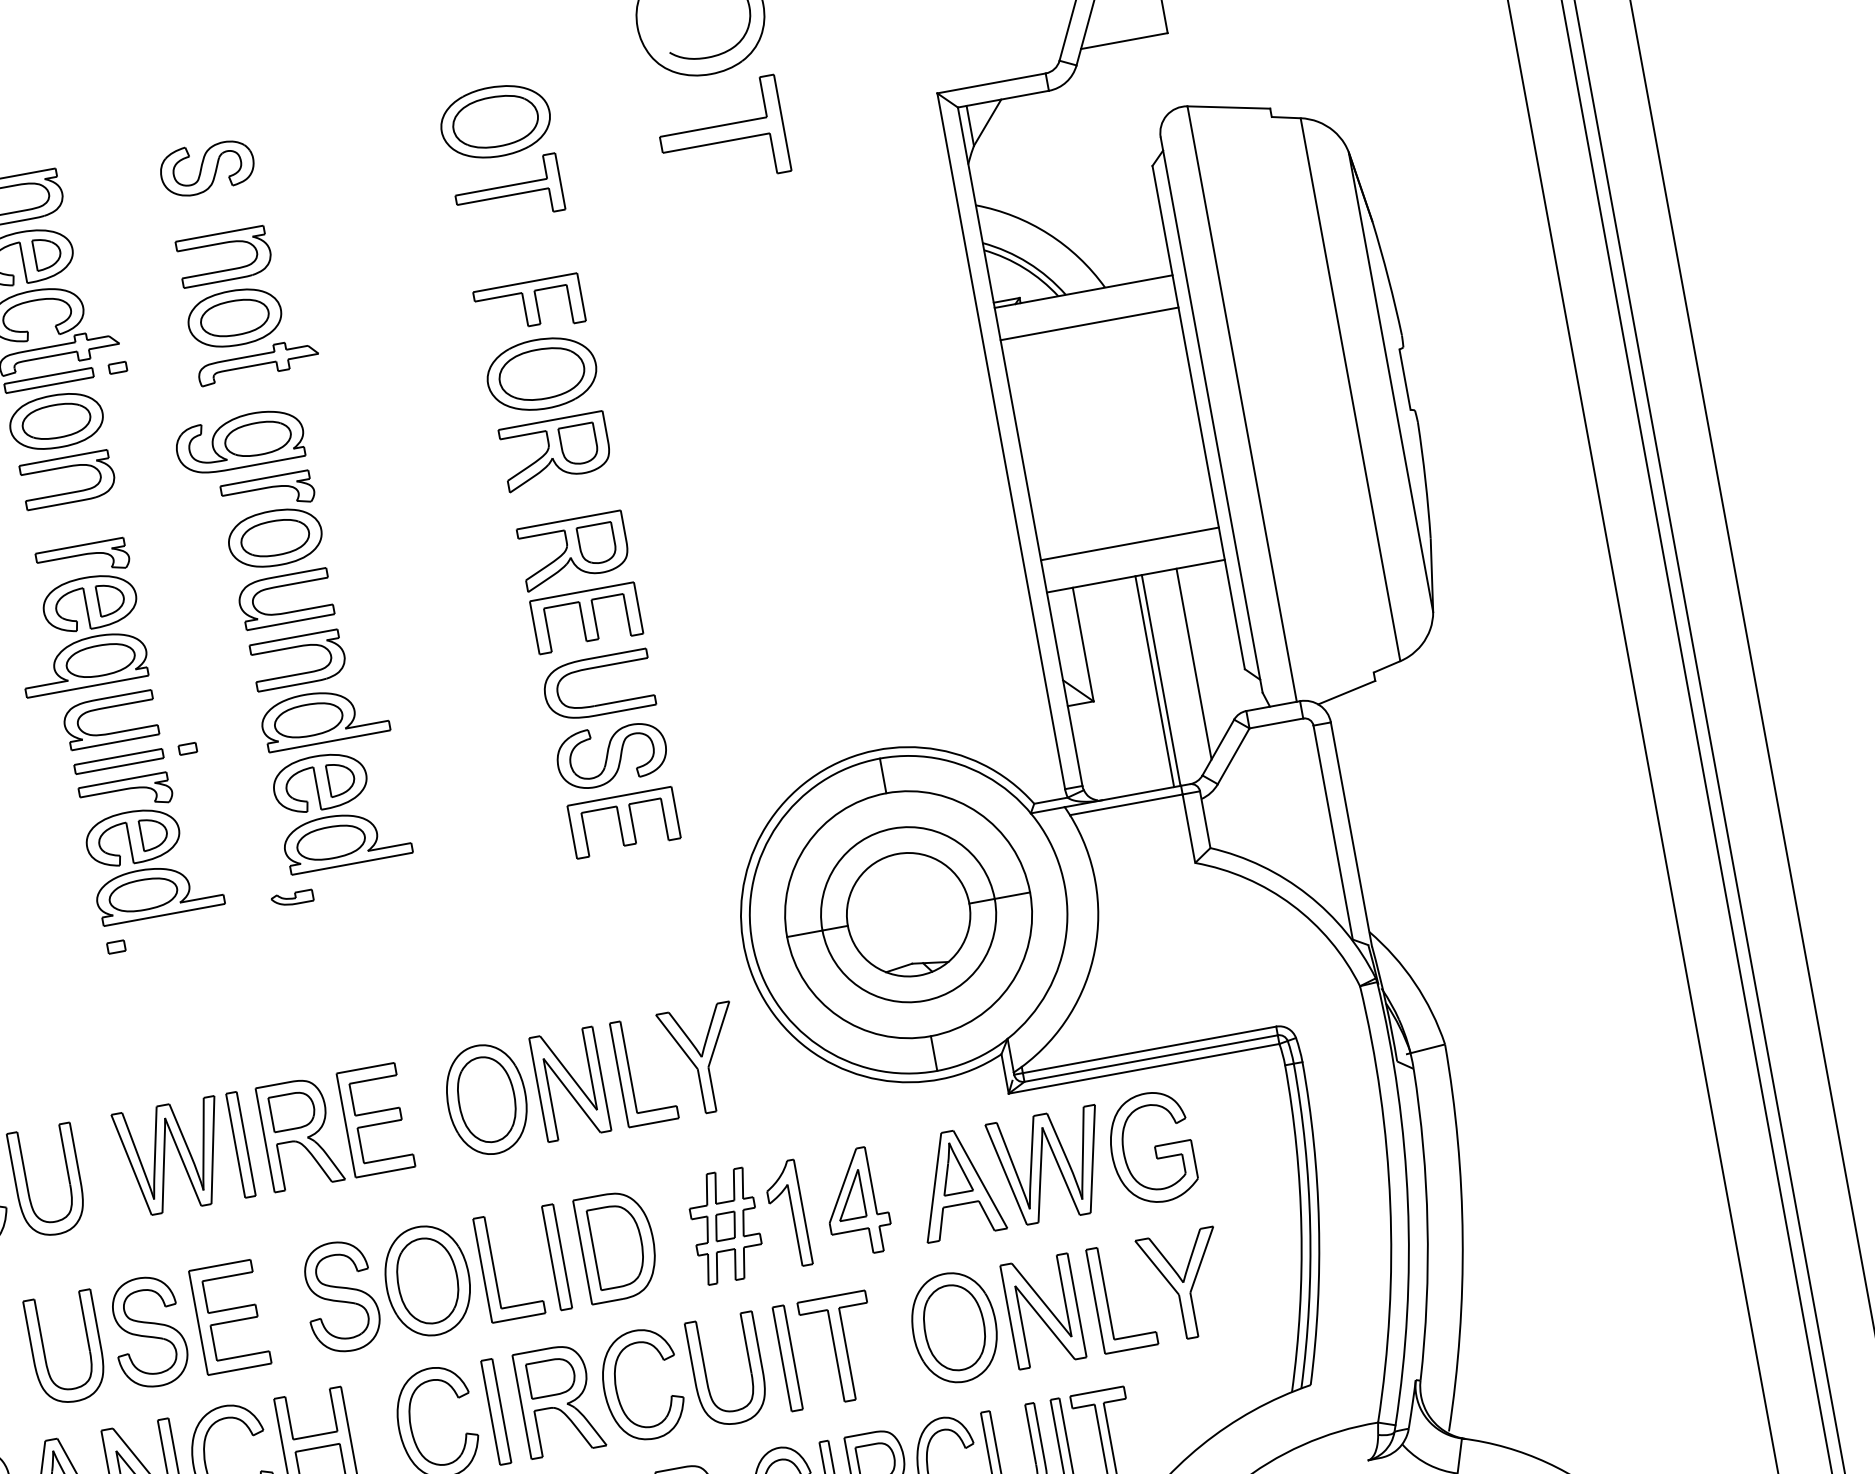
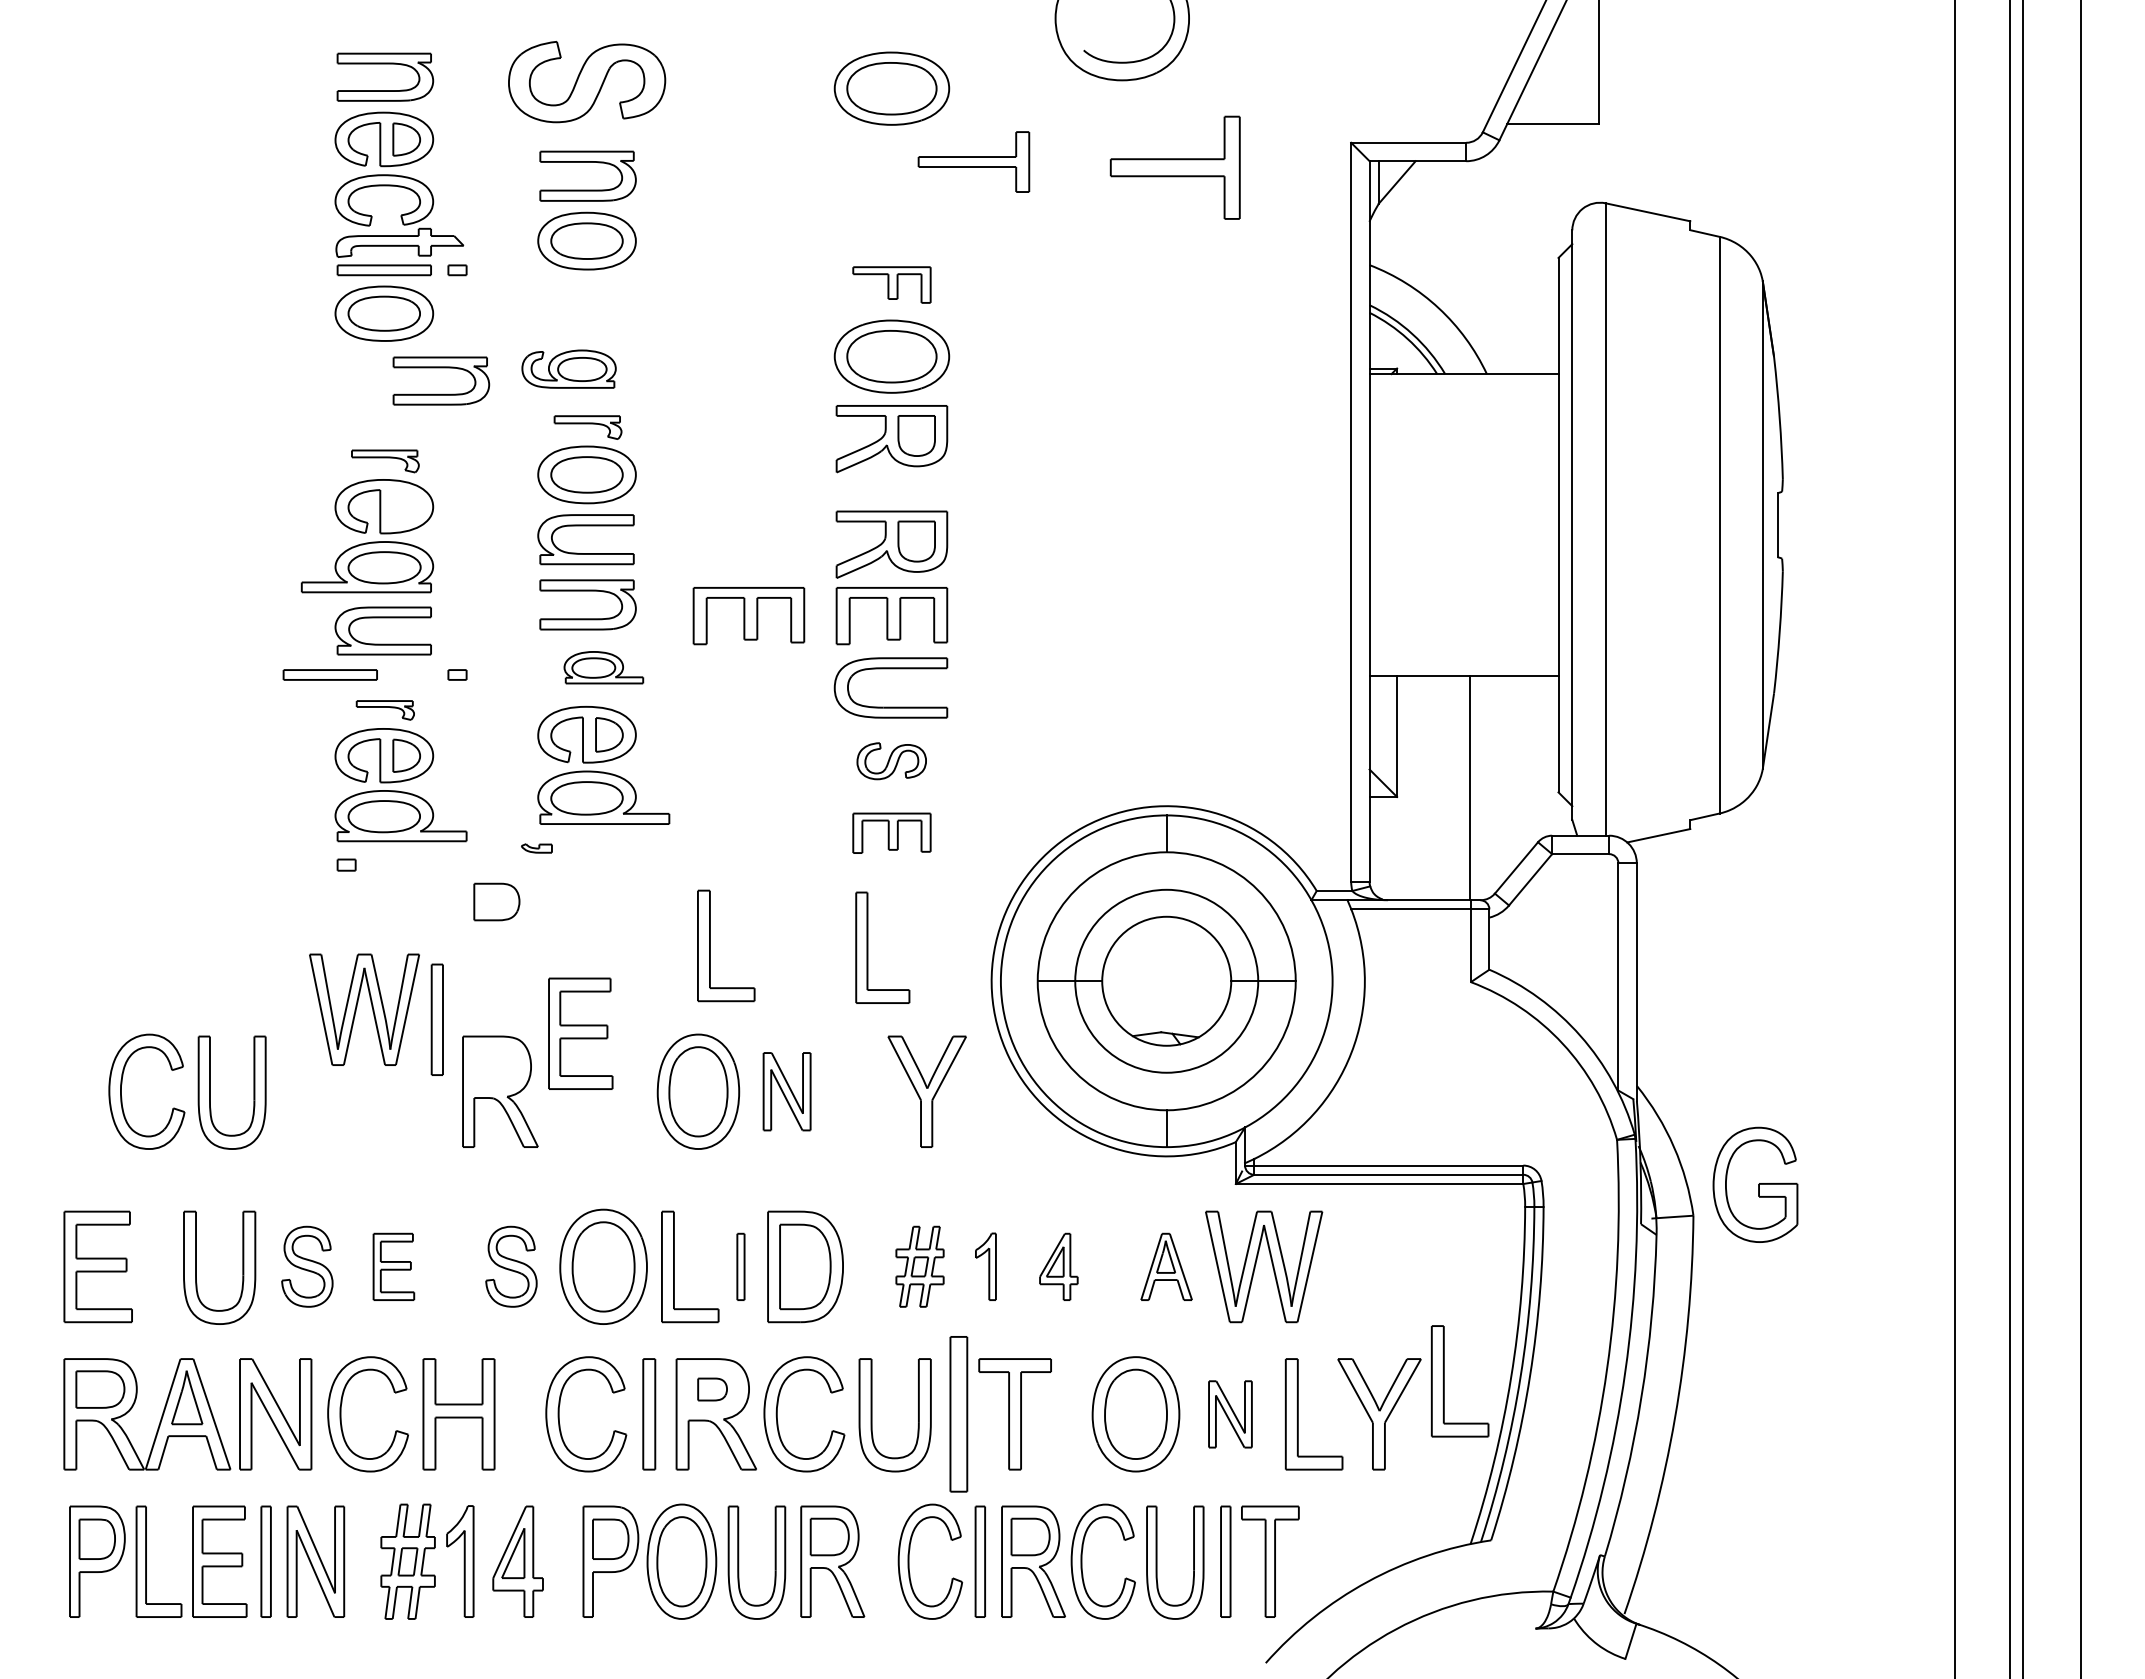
part: (721, 133) -> (1174, 167), moved
part: (206, 167) -> (586, 81), size x1.6
part: (507, 190) -> (973, 161), moved
part: (529, 306) -> (891, 284), size x0.7
line: (1089, 324) -> (1463, 408), removed
part: (257, 361) -> (602, 290), removed
part: (239, 441) -> (568, 368), size x0.7
part: (66, 468) -> (441, 368), moved
part: (267, 493) -> (587, 427), size x0.7
line: (1129, 544) -> (1463, 642), removed
part: (83, 560) -> (385, 461), size x0.7
part: (110, 599) -> (406, 506), removed
part: (451, 643) -> (748, 616), added
line: (1194, 663) -> (1507, 777), removed
line: (1154, 681) -> (1463, 788), removed
part: (324, 716) -> (603, 667), size x0.6
part: (611, 755) -> (891, 761), size x0.6
part: (118, 761) -> (329, 674), moved
part: (126, 794) -> (385, 710), size x0.6
part: (623, 823) -> (891, 833), size x0.7
part: (292, 898) -> (536, 848), size x0.7
part: (472, 959) -> (710, 945), added
part: (630, 1072) -> (868, 947), moved
part: (569, 1084) -> (786, 1091), size x0.7
part: (292, 1110) -> (496, 901), moved
part: (375, 1119) -> (580, 1033), moved
part: (240, 1144) -> (436, 1019), moved
part: (1151, 1147) -> (1755, 1184), moved
part: (165, 1156) -> (357, 1007), moved
part: (957, 1183) -> (1166, 1266), size x0.6
part: (855, 1201) -> (1058, 1266), size x0.6
part: (787, 1214) -> (985, 1266), size x0.6
part: (725, 1226) -> (919, 1266), size x0.7
part: (1239, 1243) -> (1444, 1381), added
part: (556, 1256) -> (740, 1266), size x0.6
part: (340, 1296) -> (511, 1266), size x0.7
part: (1043, 1311) -> (1230, 1414), size x0.6
part: (229, 1316) -> (393, 1266), size x0.6
part: (148, 1331) -> (307, 1266), size x0.7
part: (787, 1358) -> (958, 1414), size x1.4
part: (551, 1377) -> (712, 1389), size x0.6

